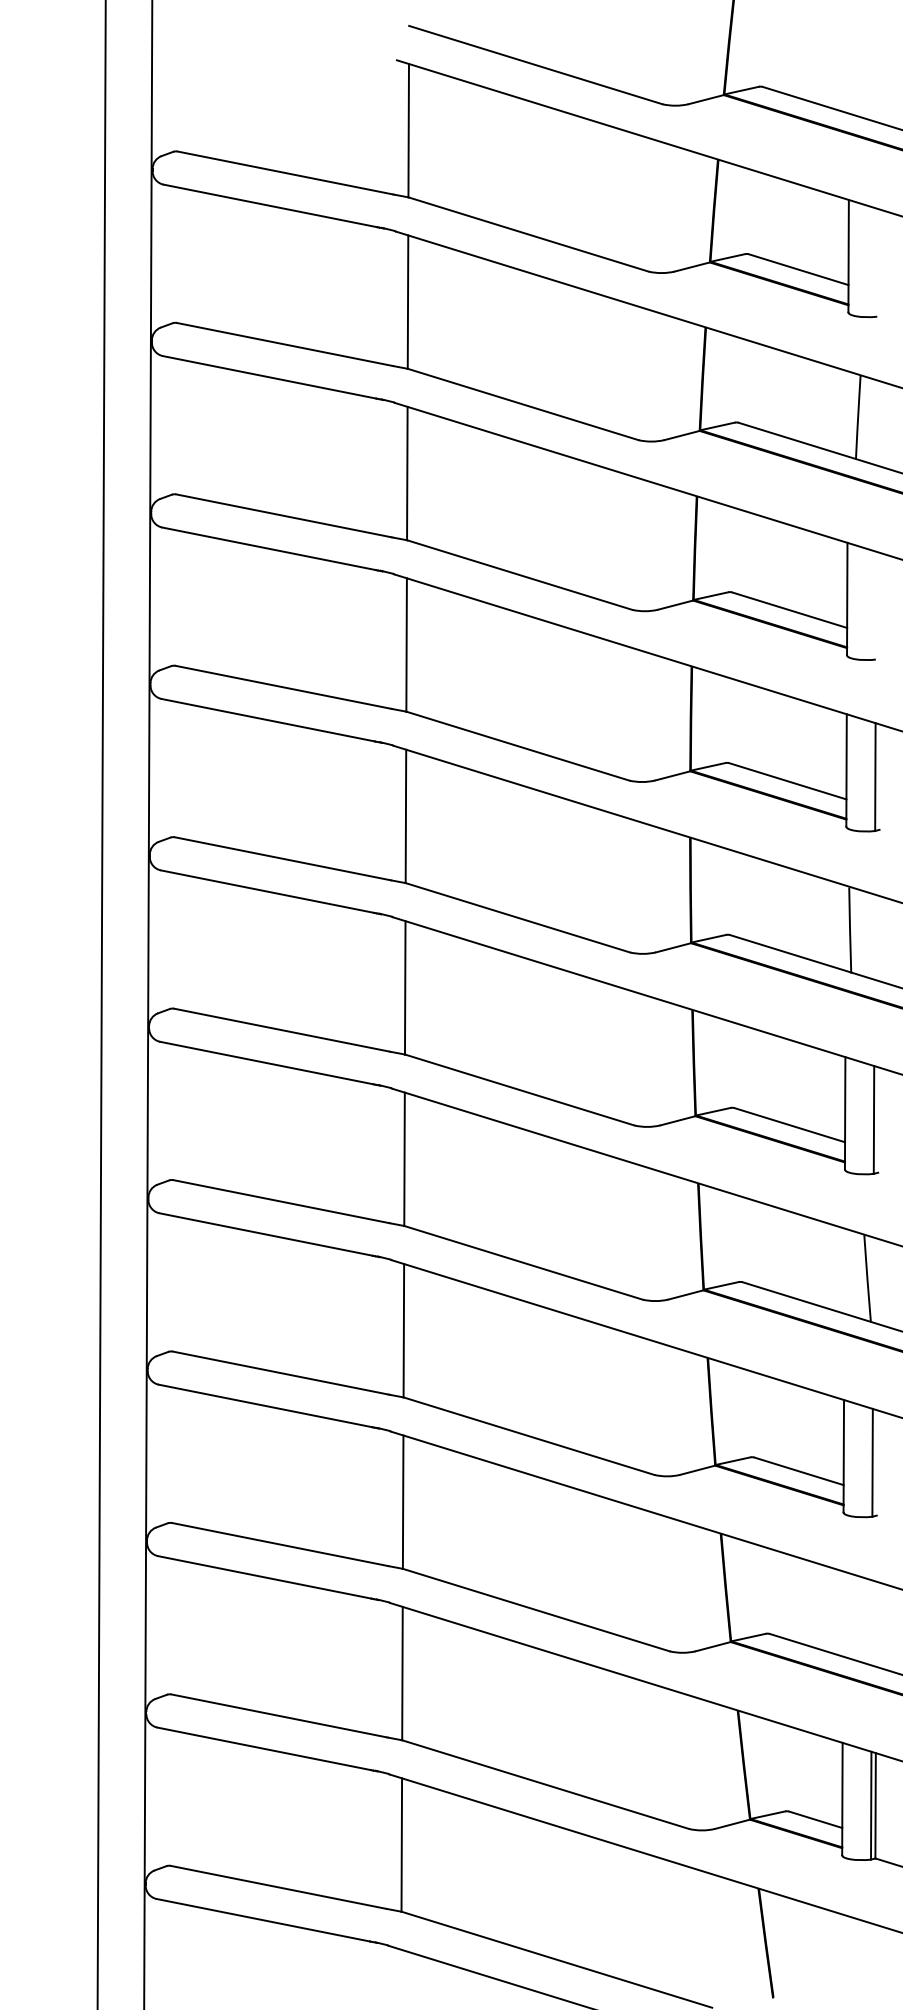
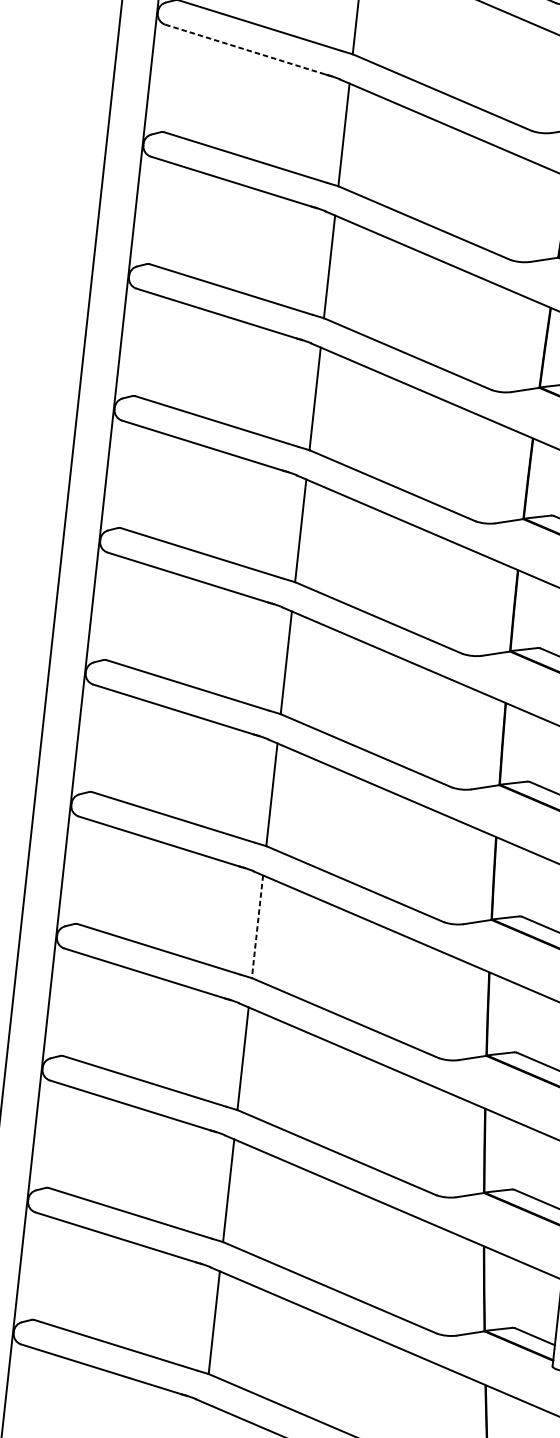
line: (270, 205) -> (245, 49), solid -> dashed
line: (403, 1330) -> (257, 926), solid -> dashed

